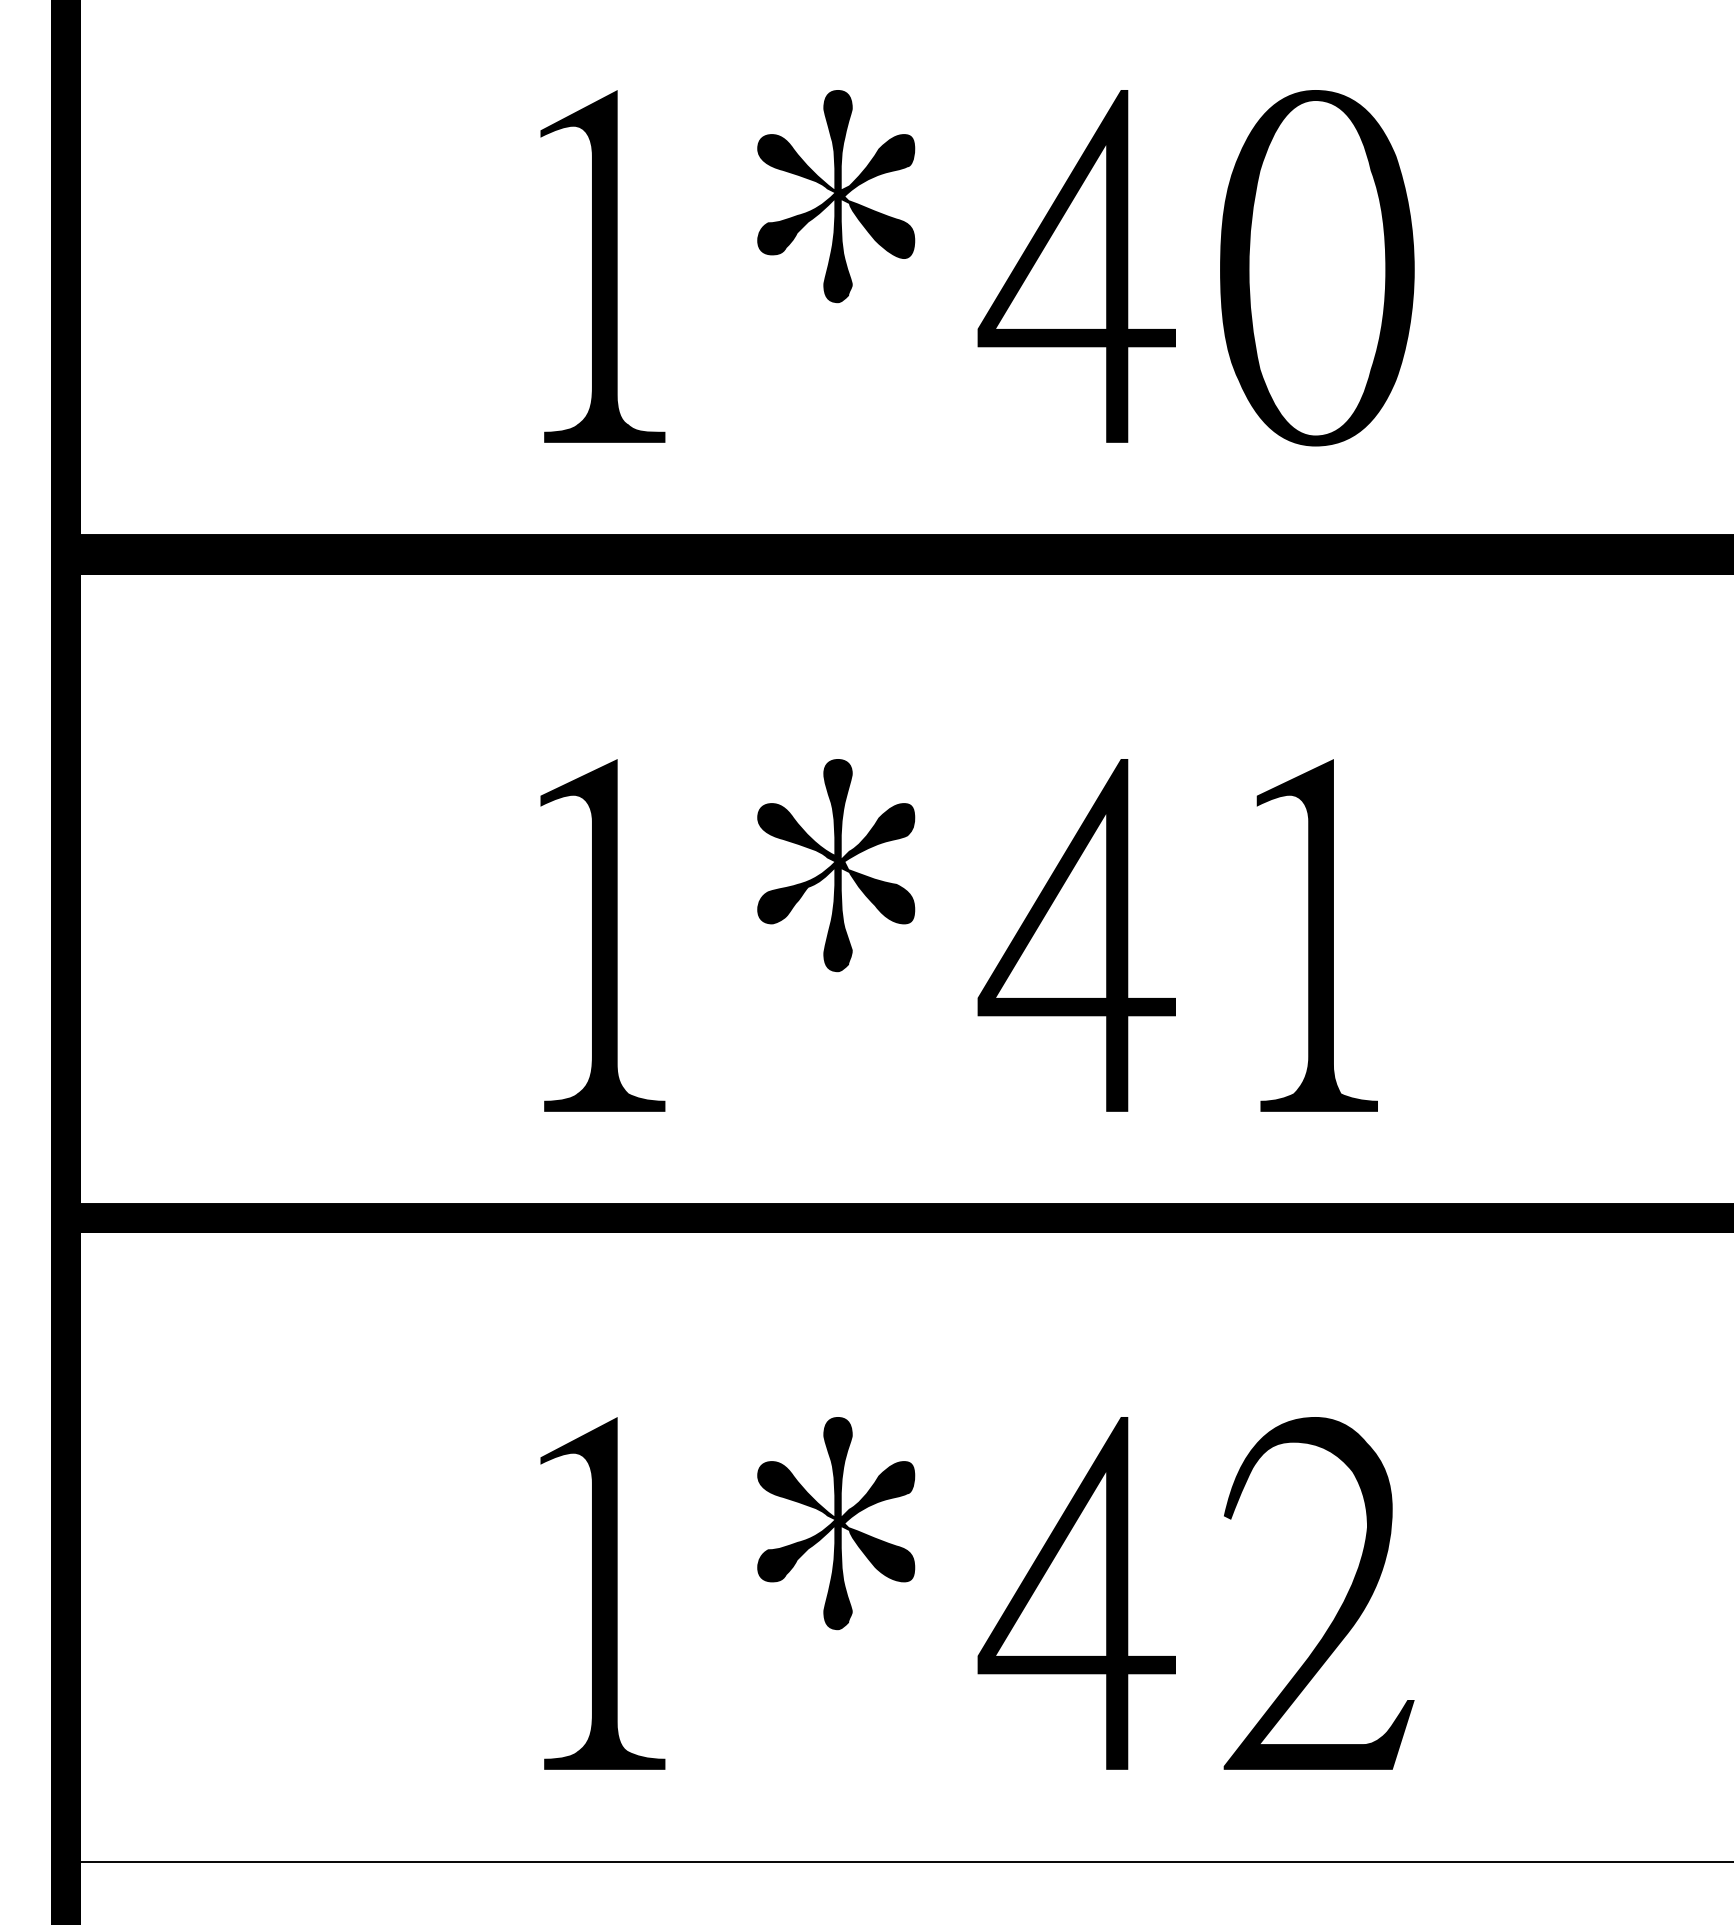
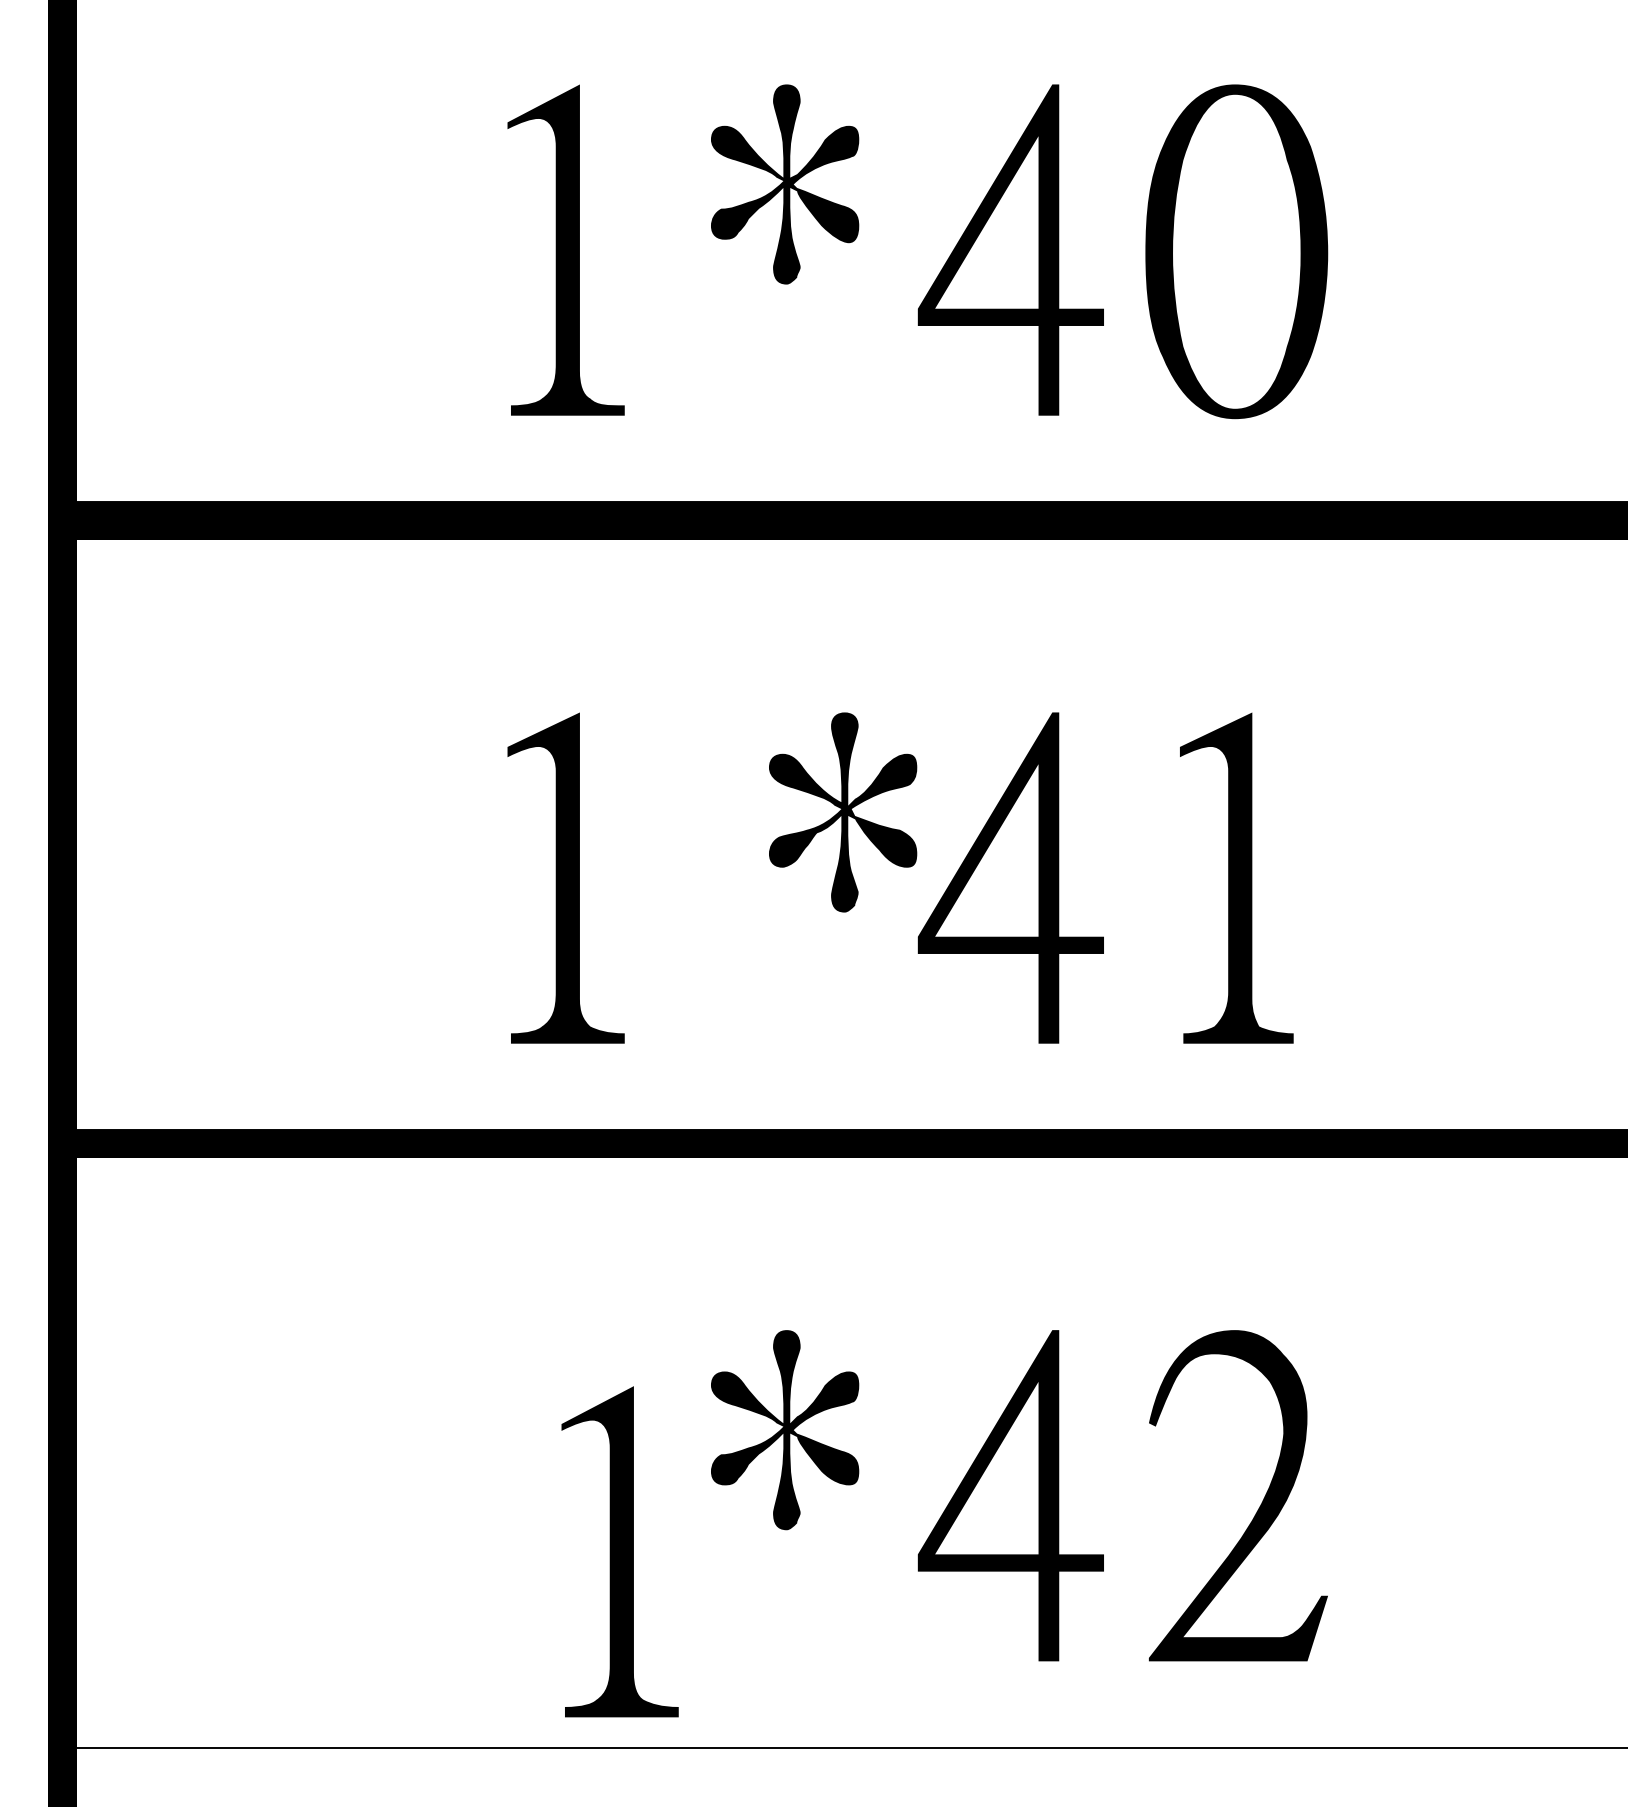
part: (836, 865) -> (843, 812), moved
part: (602, 1593) -> (619, 1551), moved

